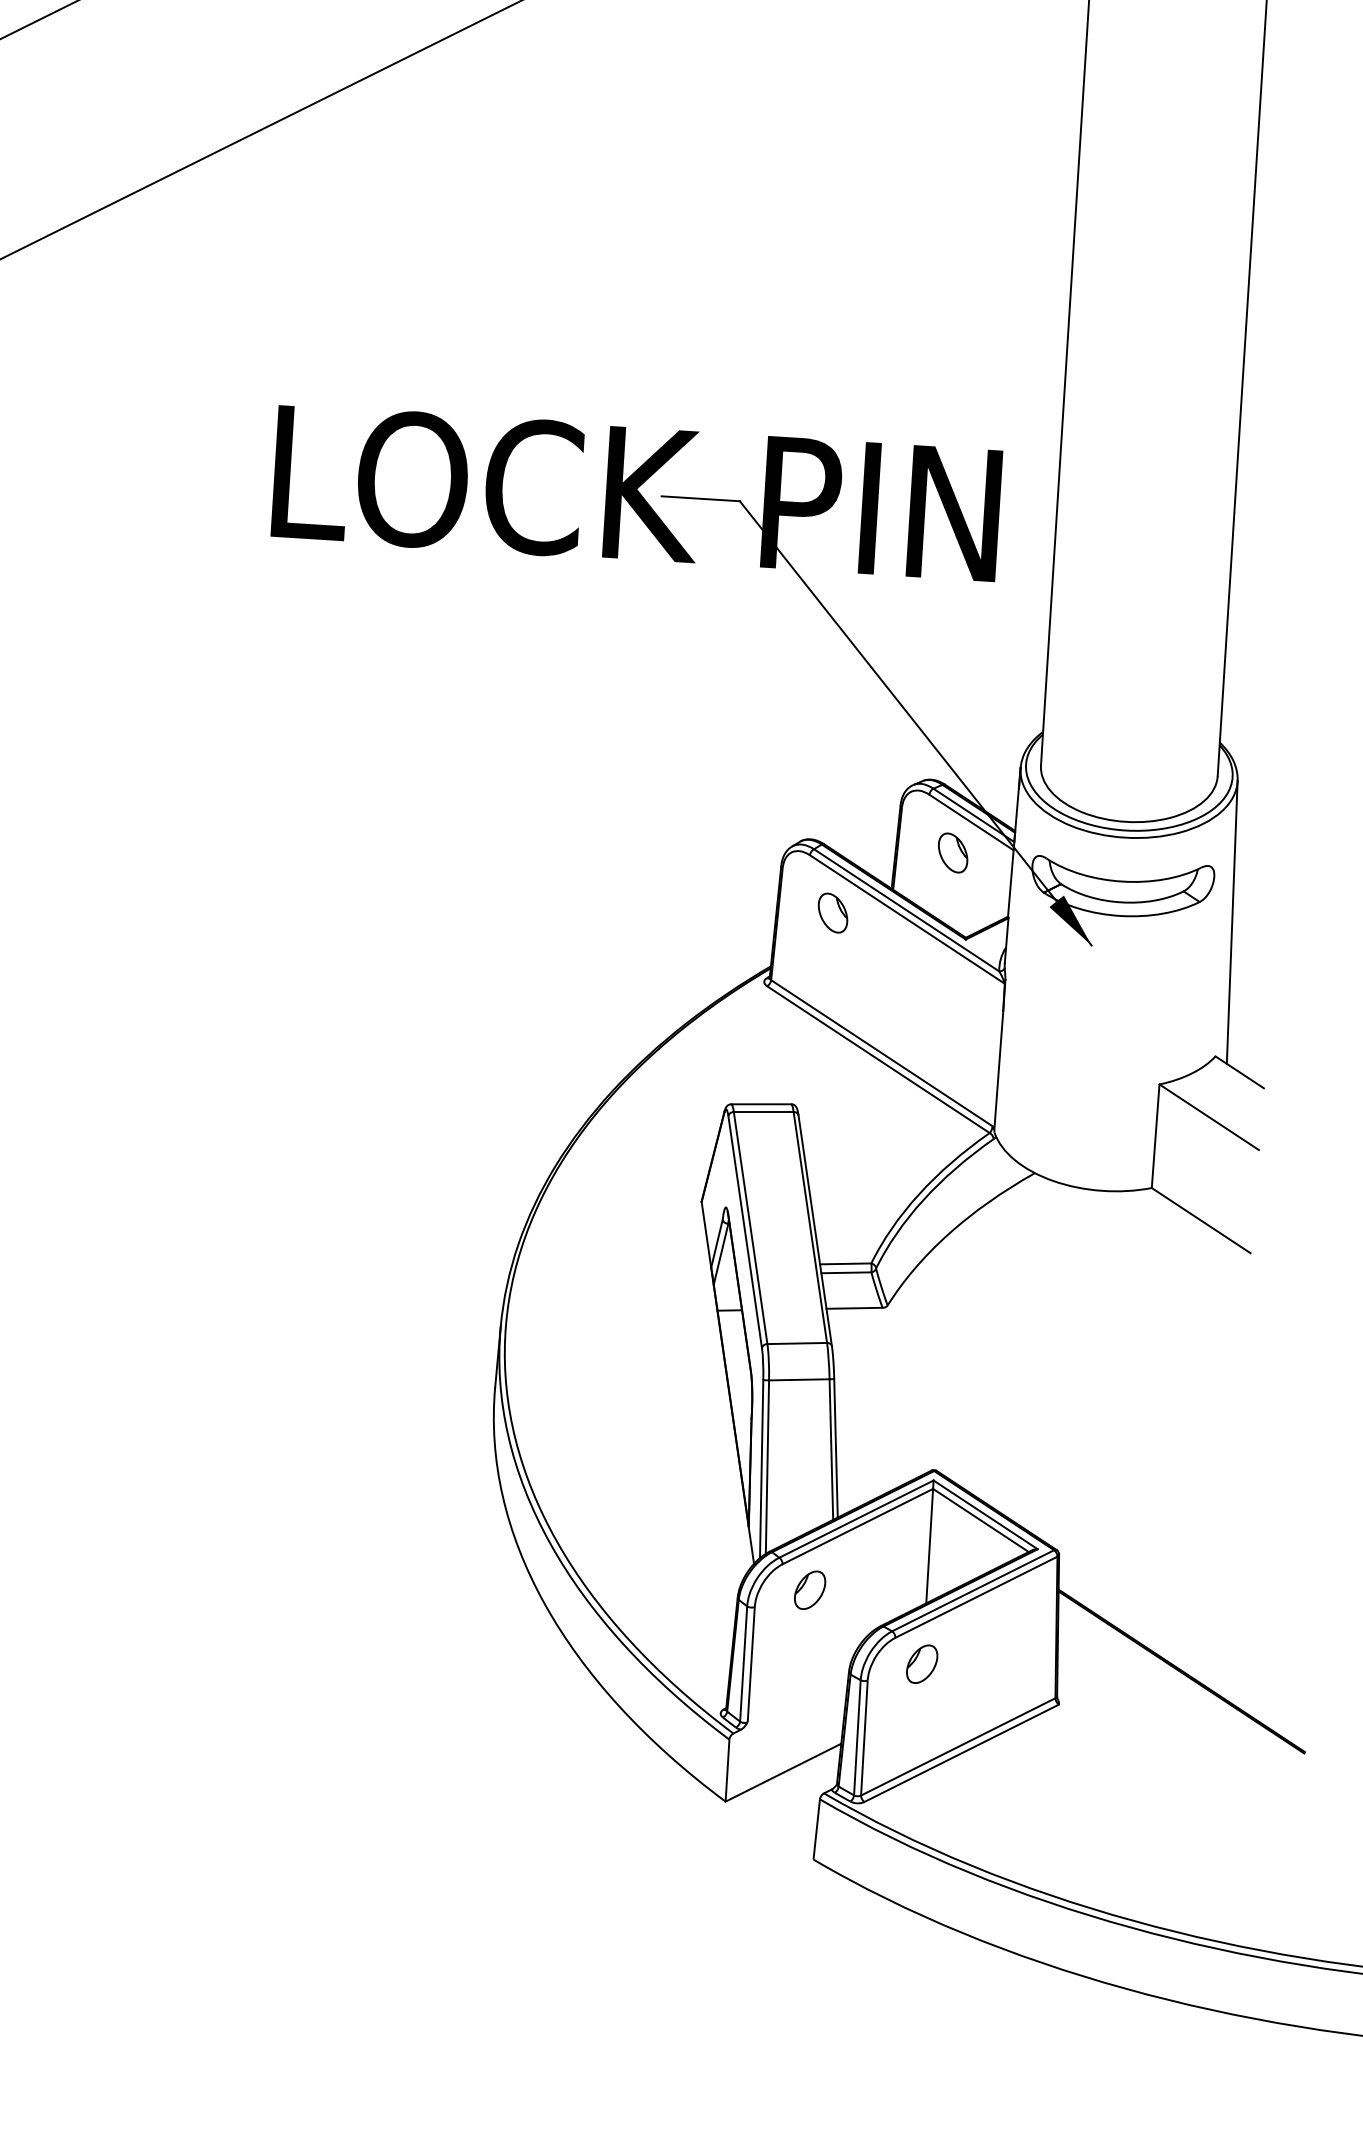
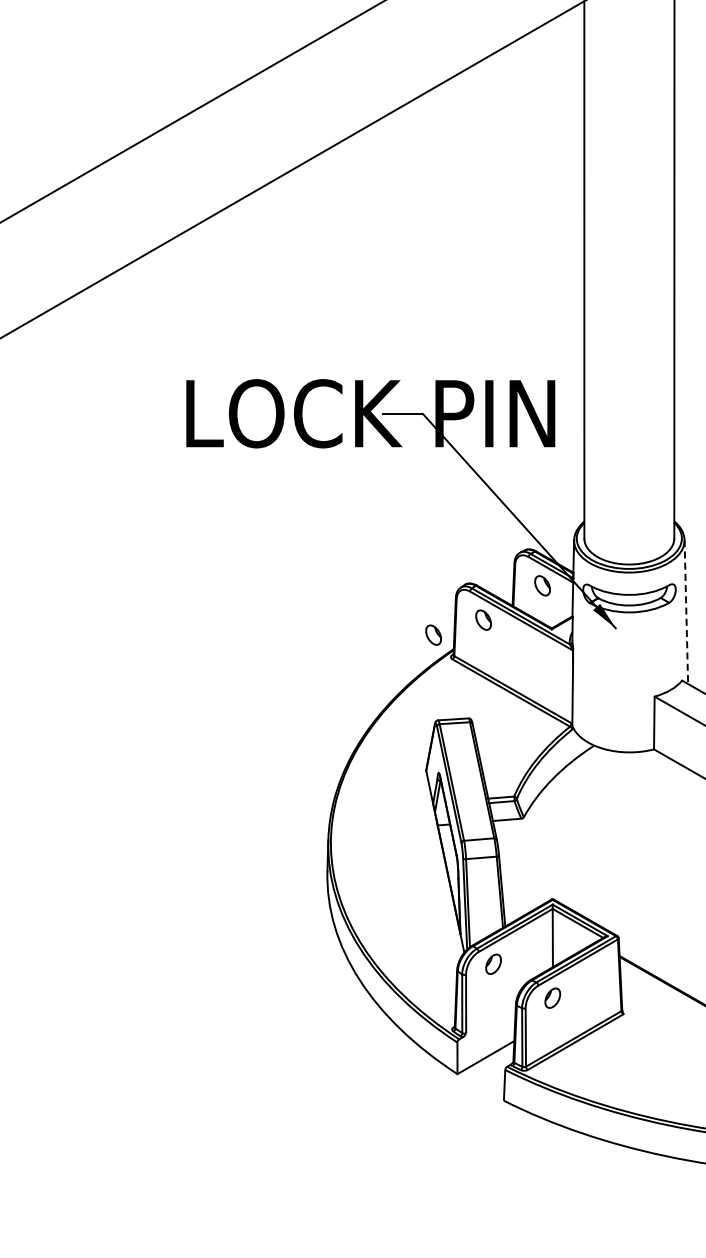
line: (1232, 923) -> (686, 612), solid -> dashed
part: (732, 935) -> (433, 634), added

